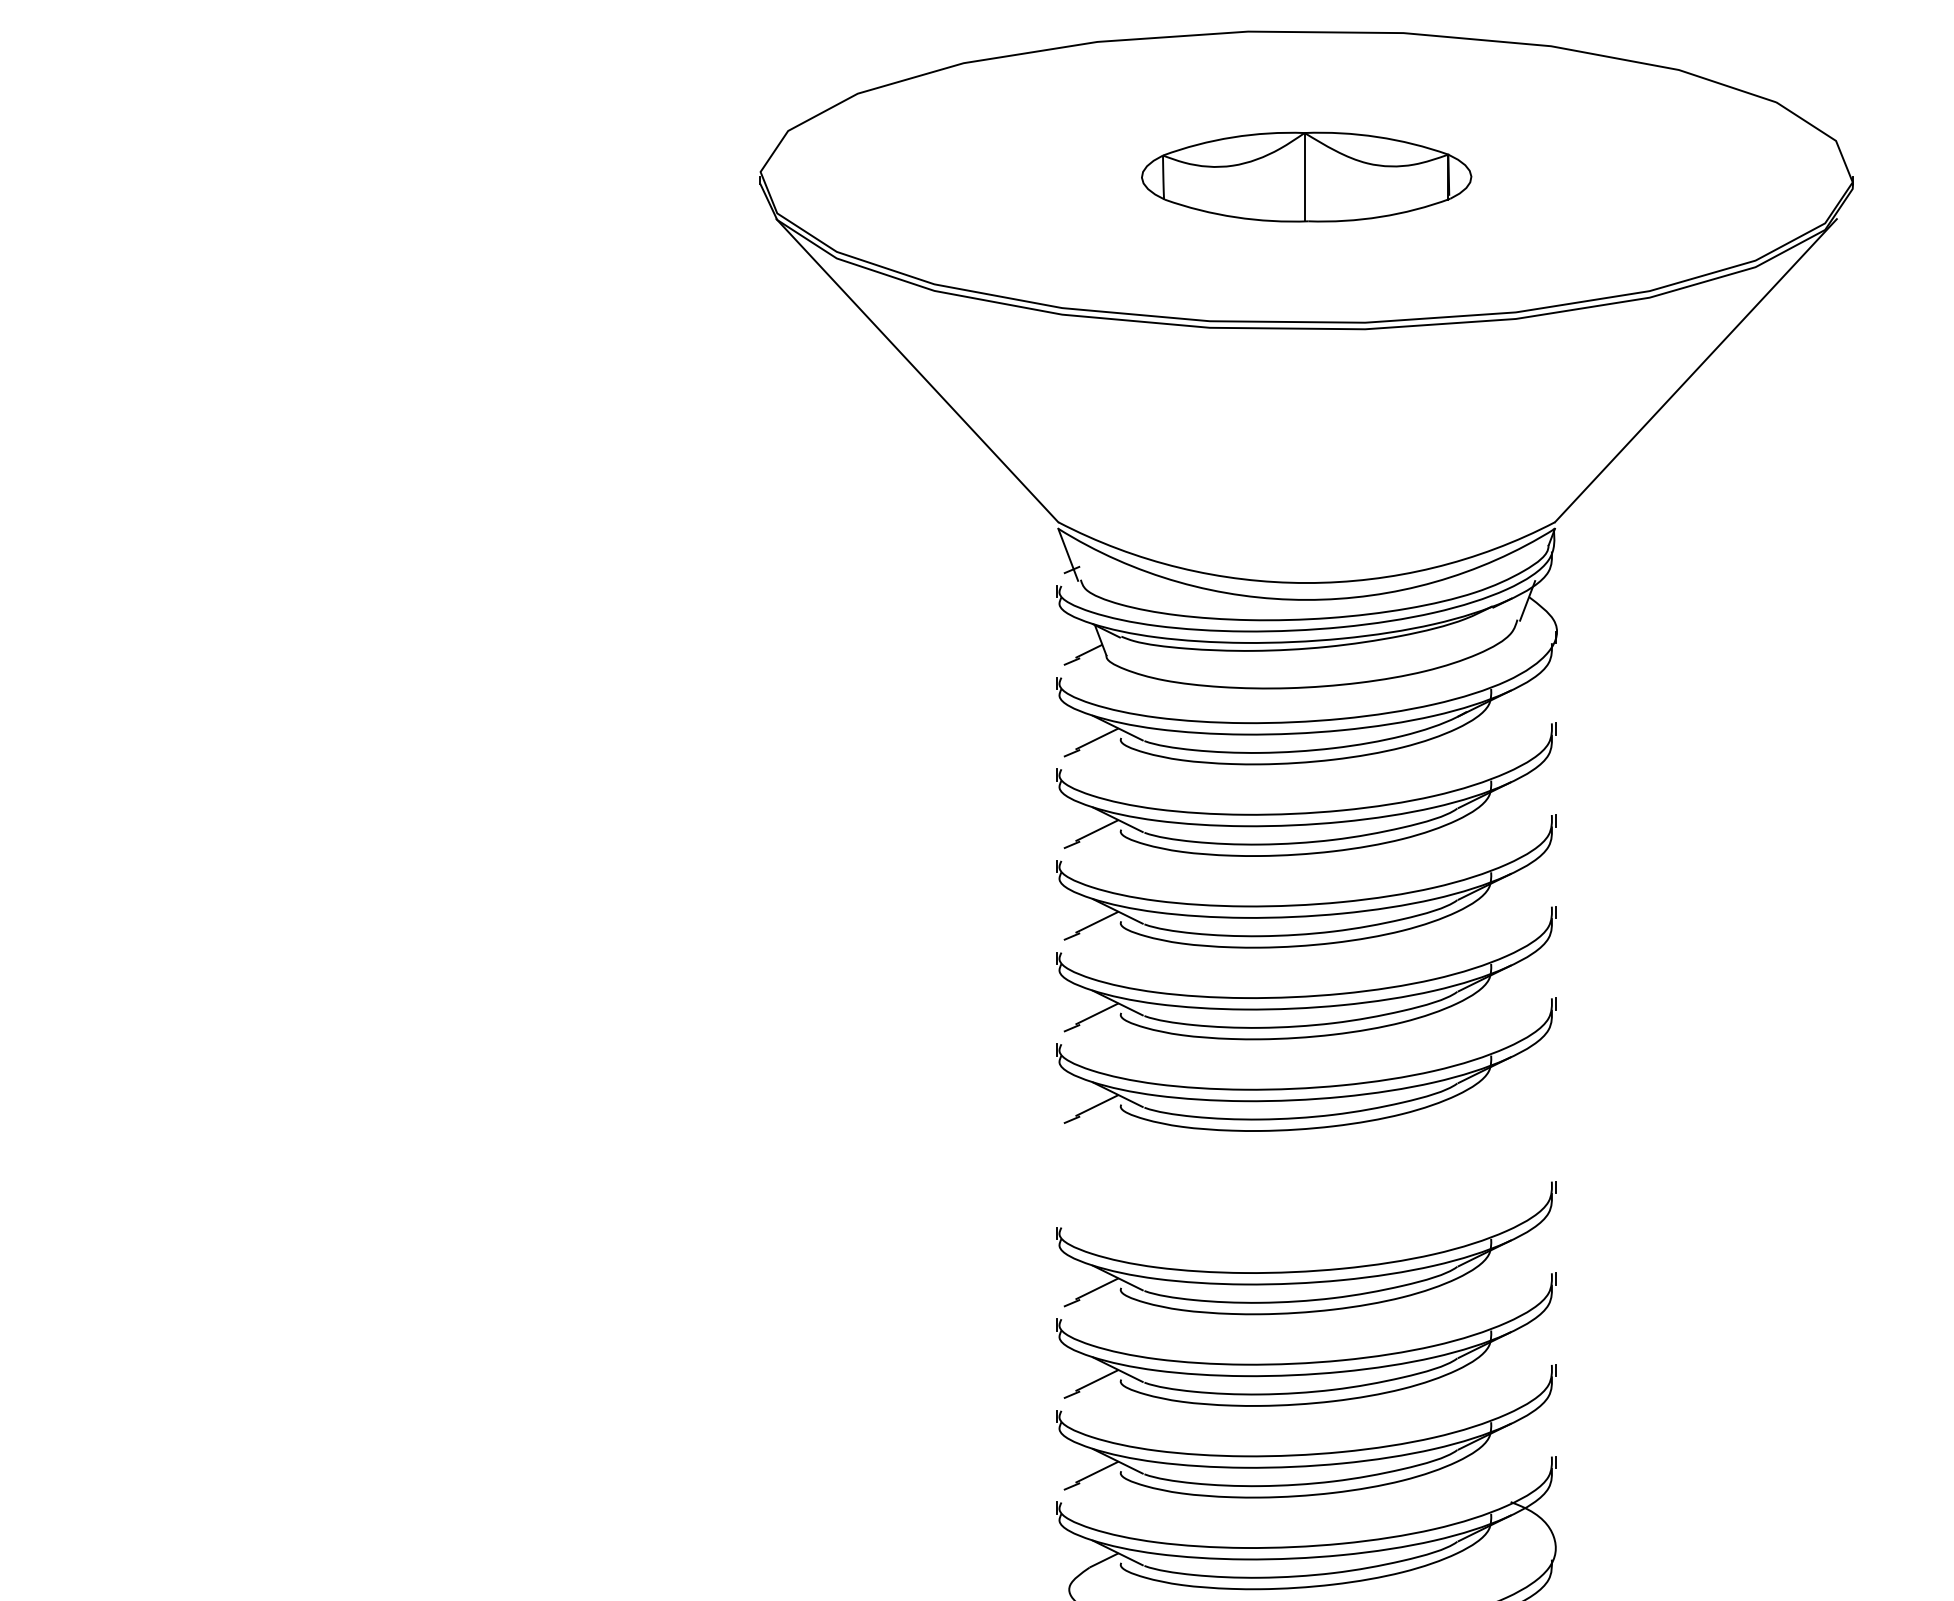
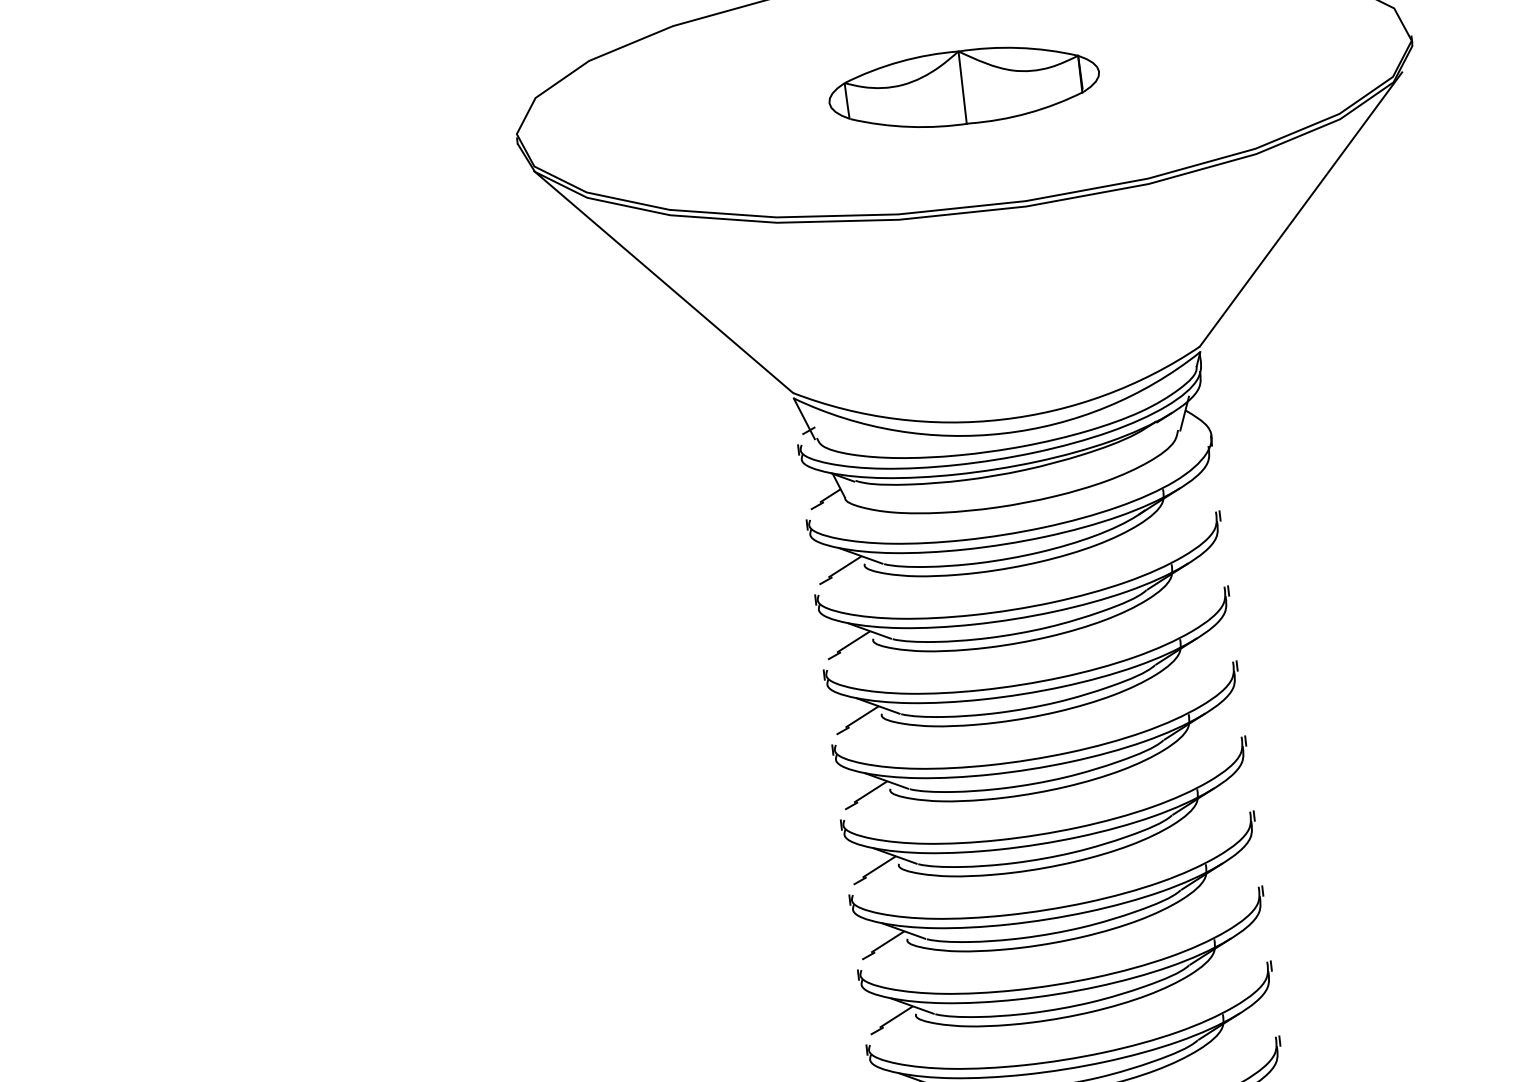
part: (1306, 1178) -> (1057, 907), added

